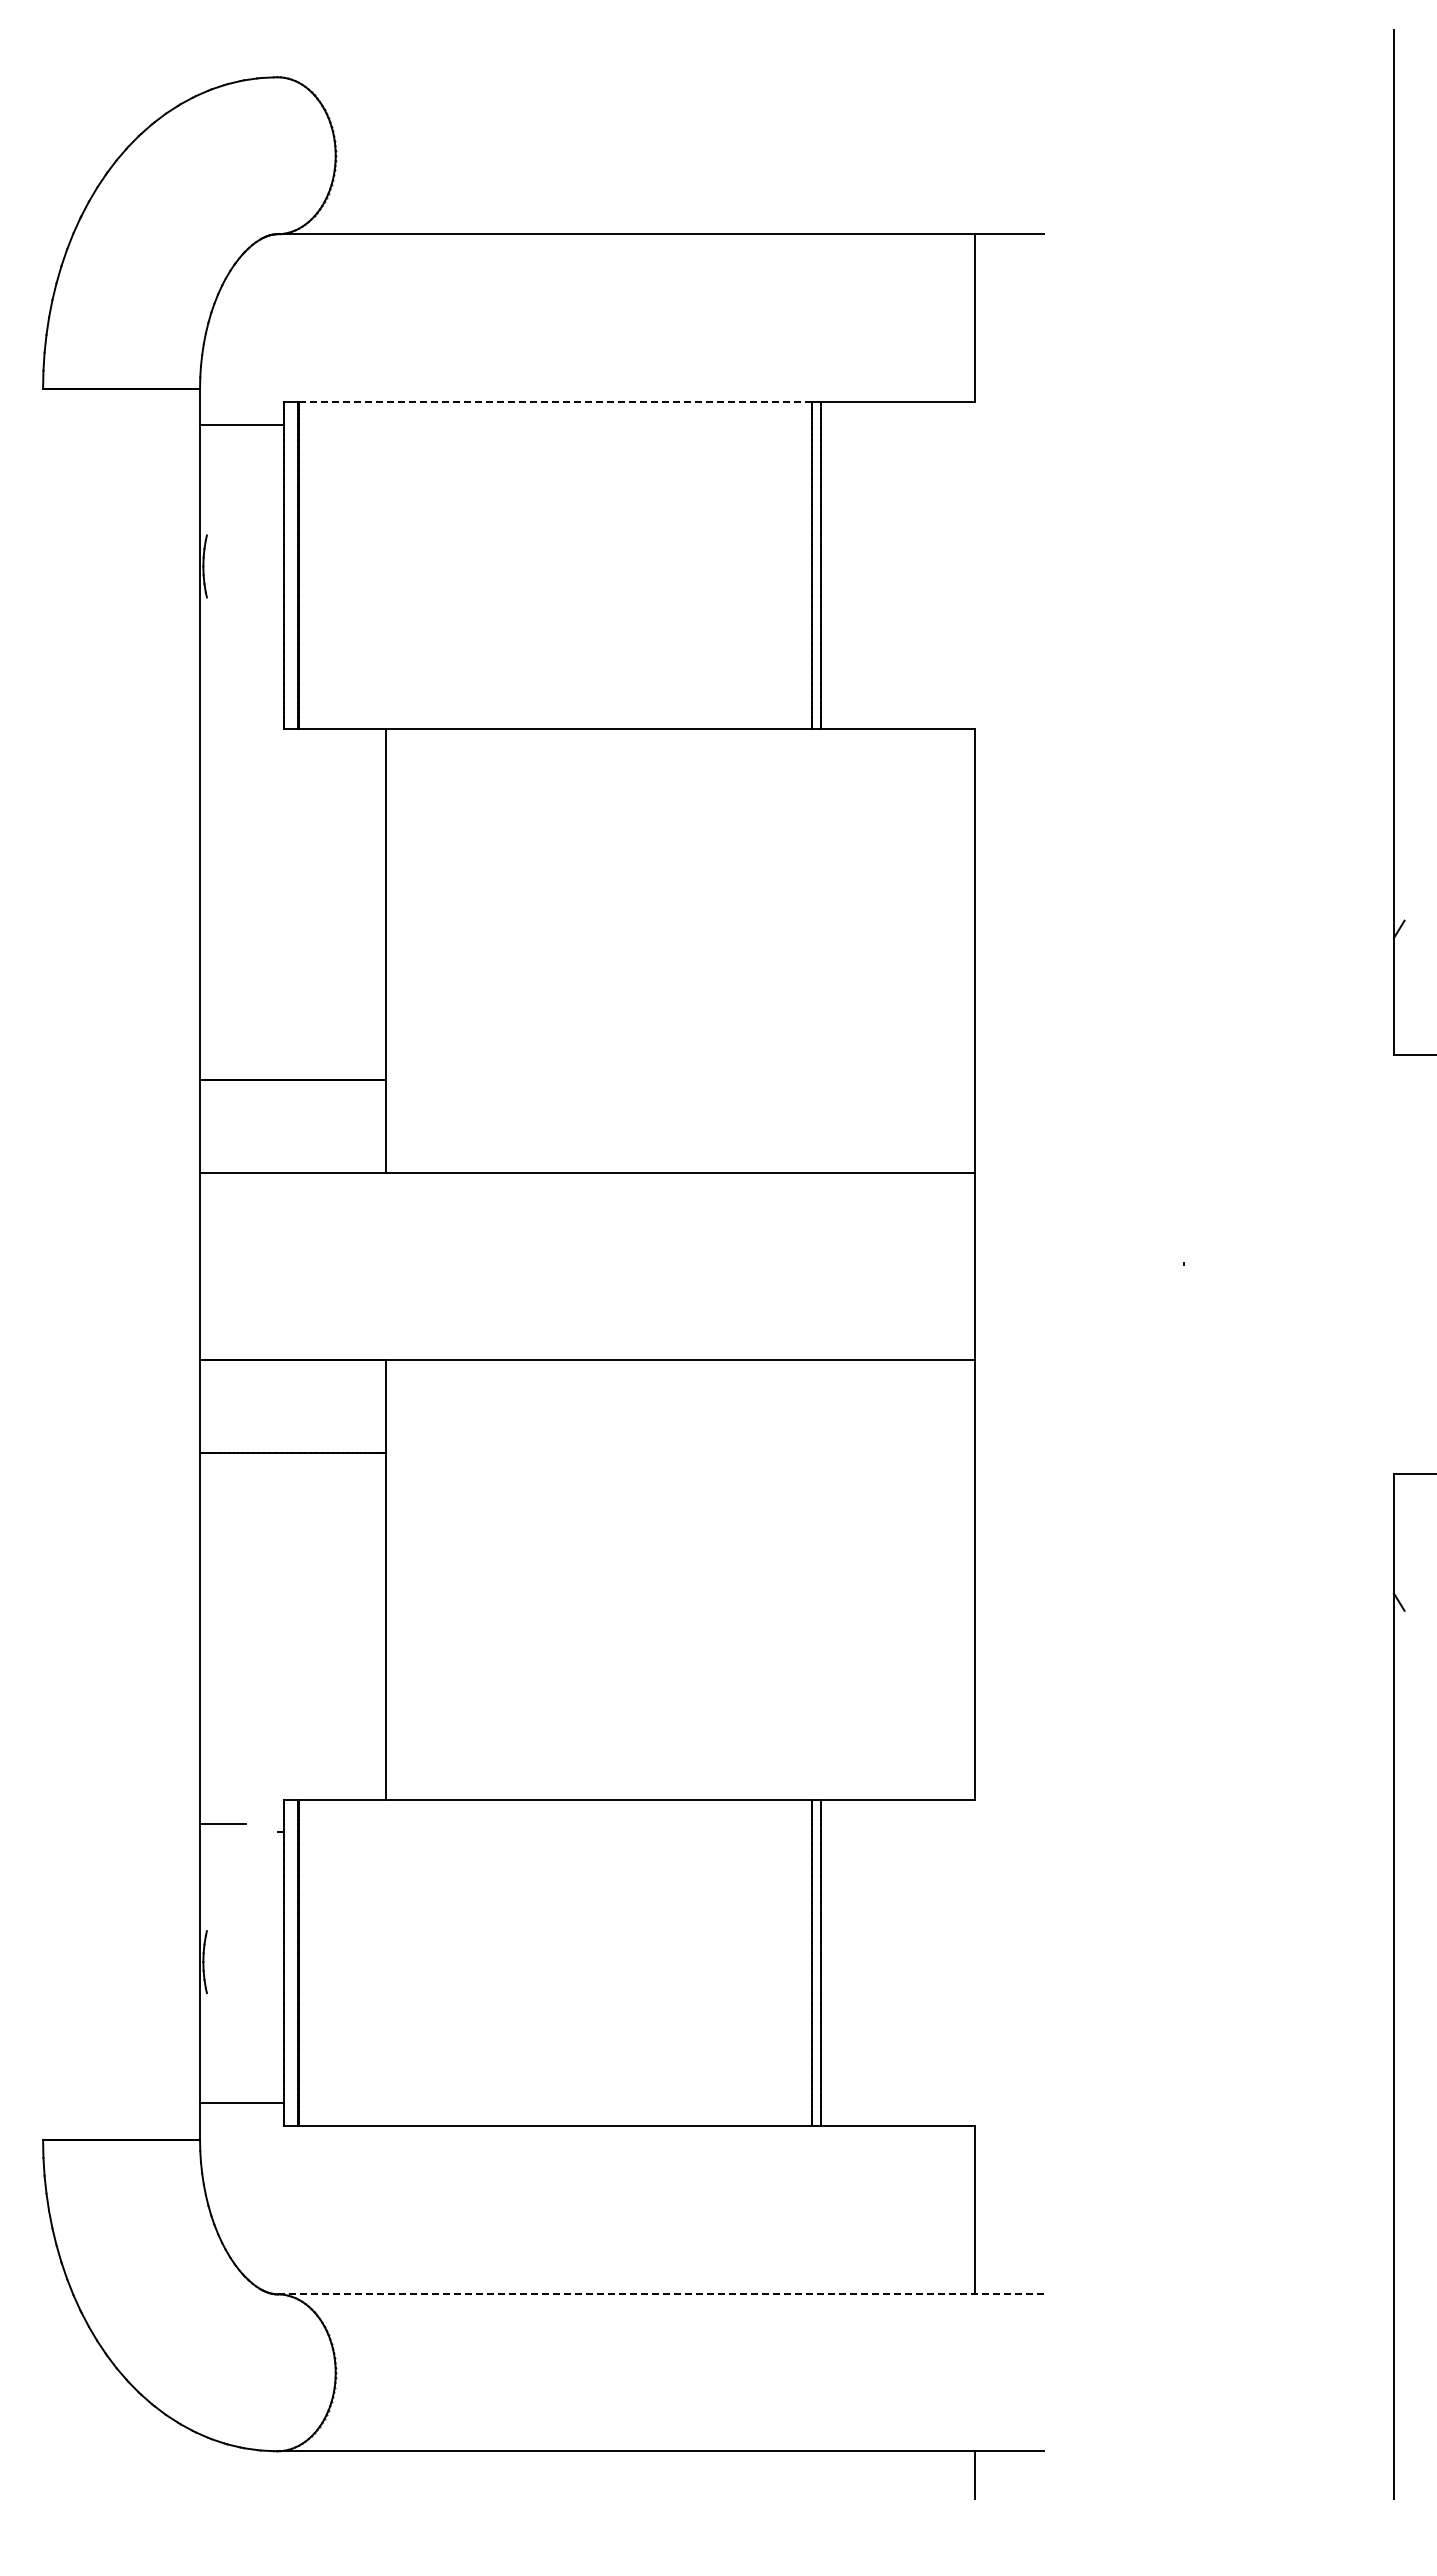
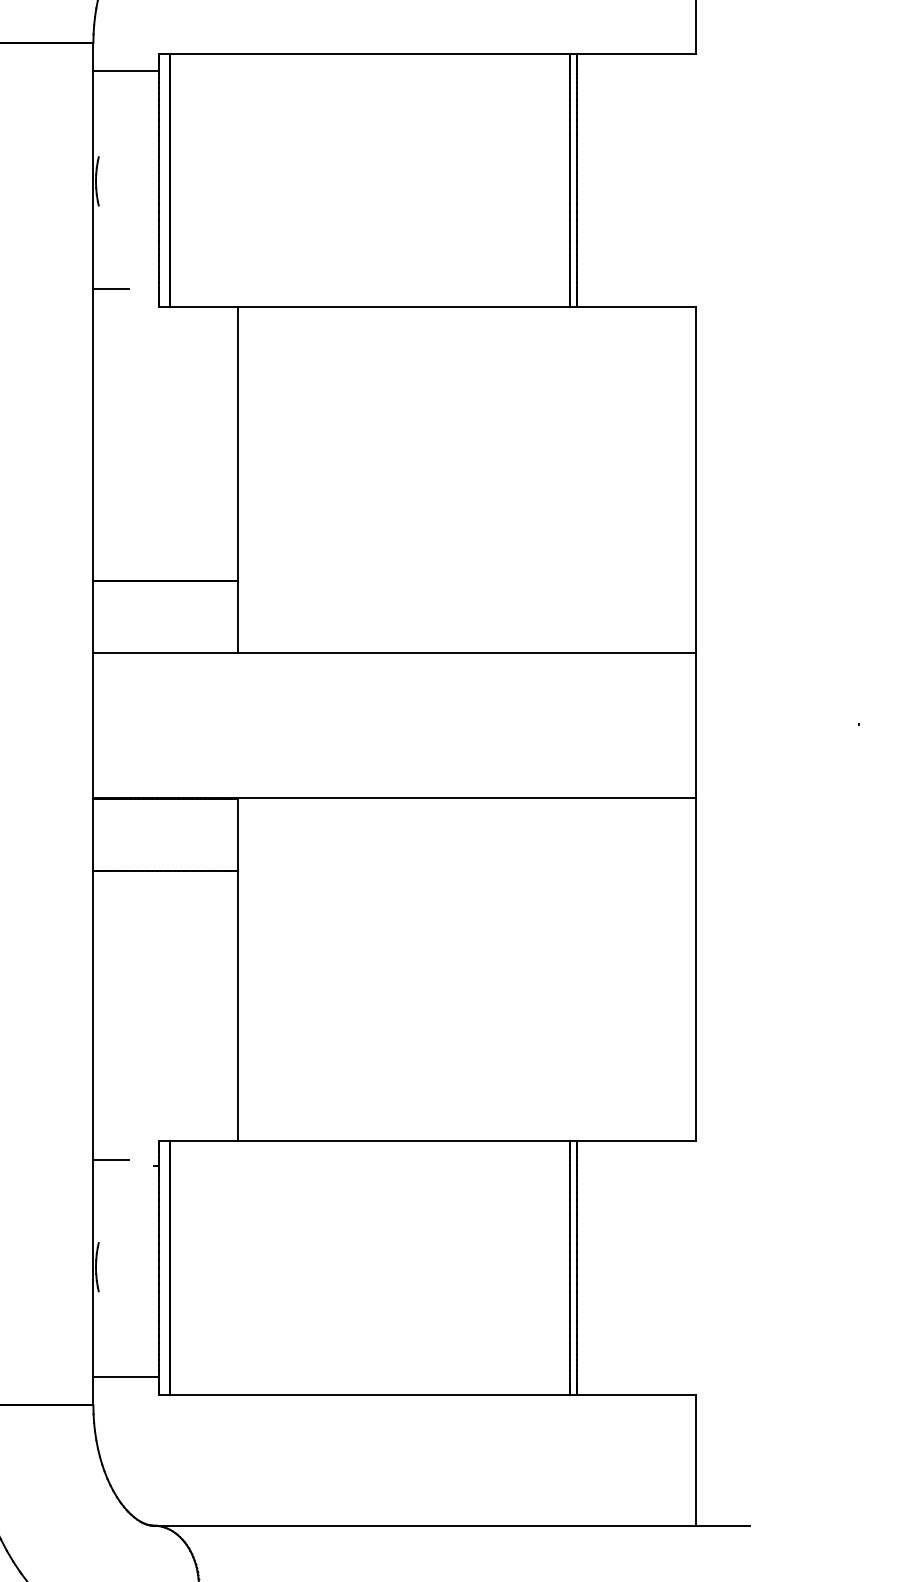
line: (555, 402) -> (369, 53), dashed -> solid
line: (223, 704) -> (111, 288), added
line: (661, 2294) -> (452, 1525), dashed -> solid

